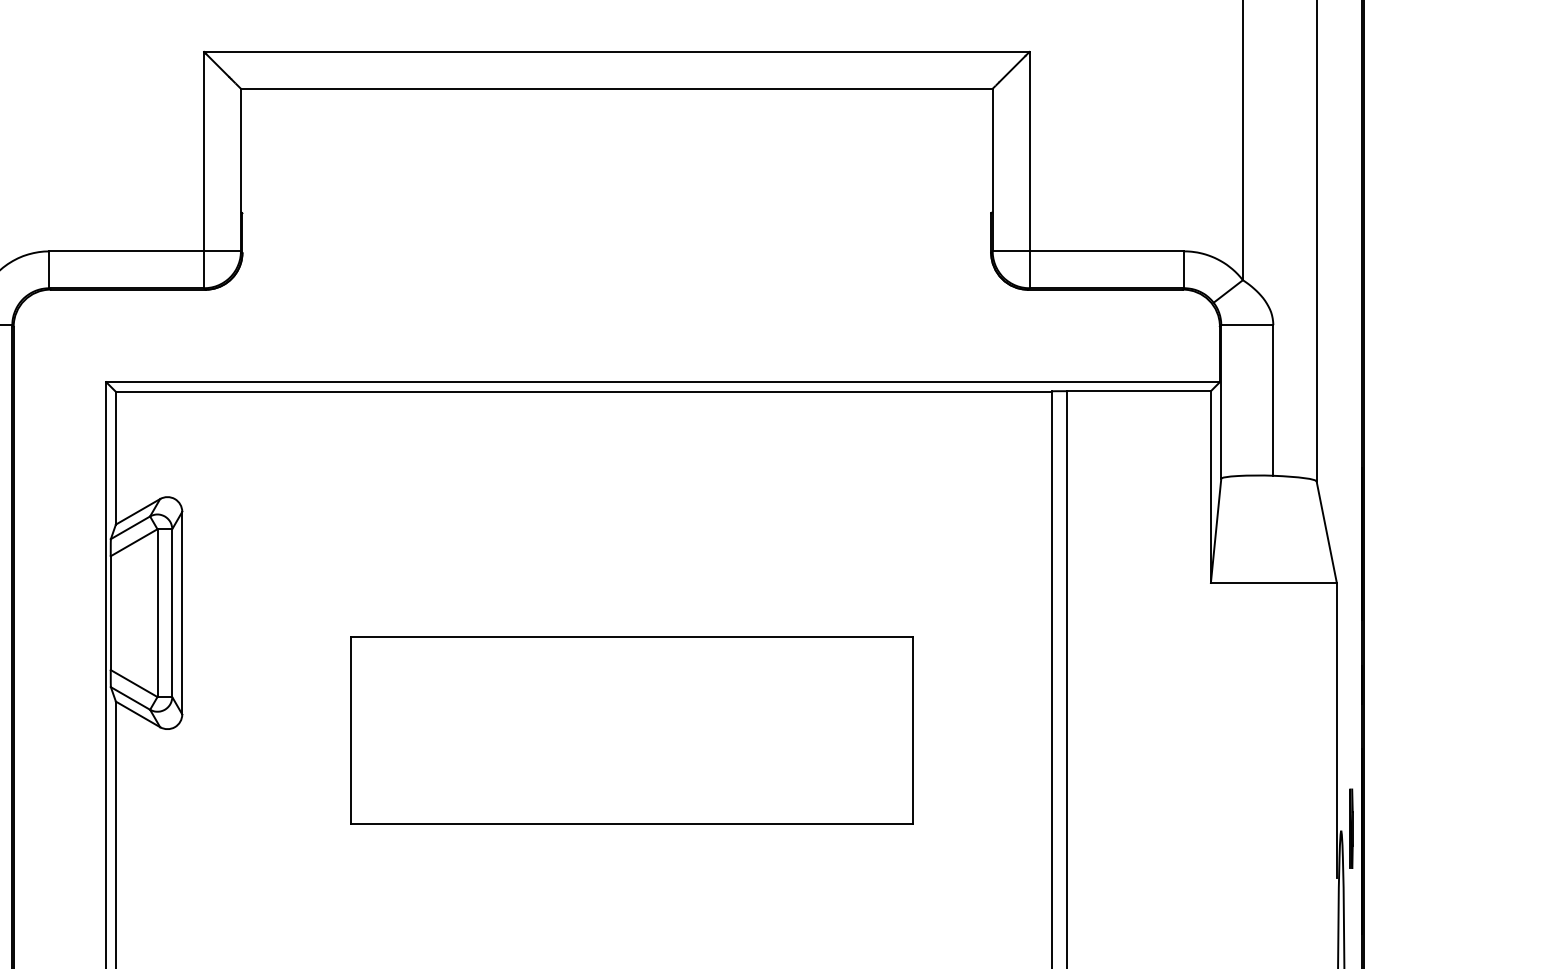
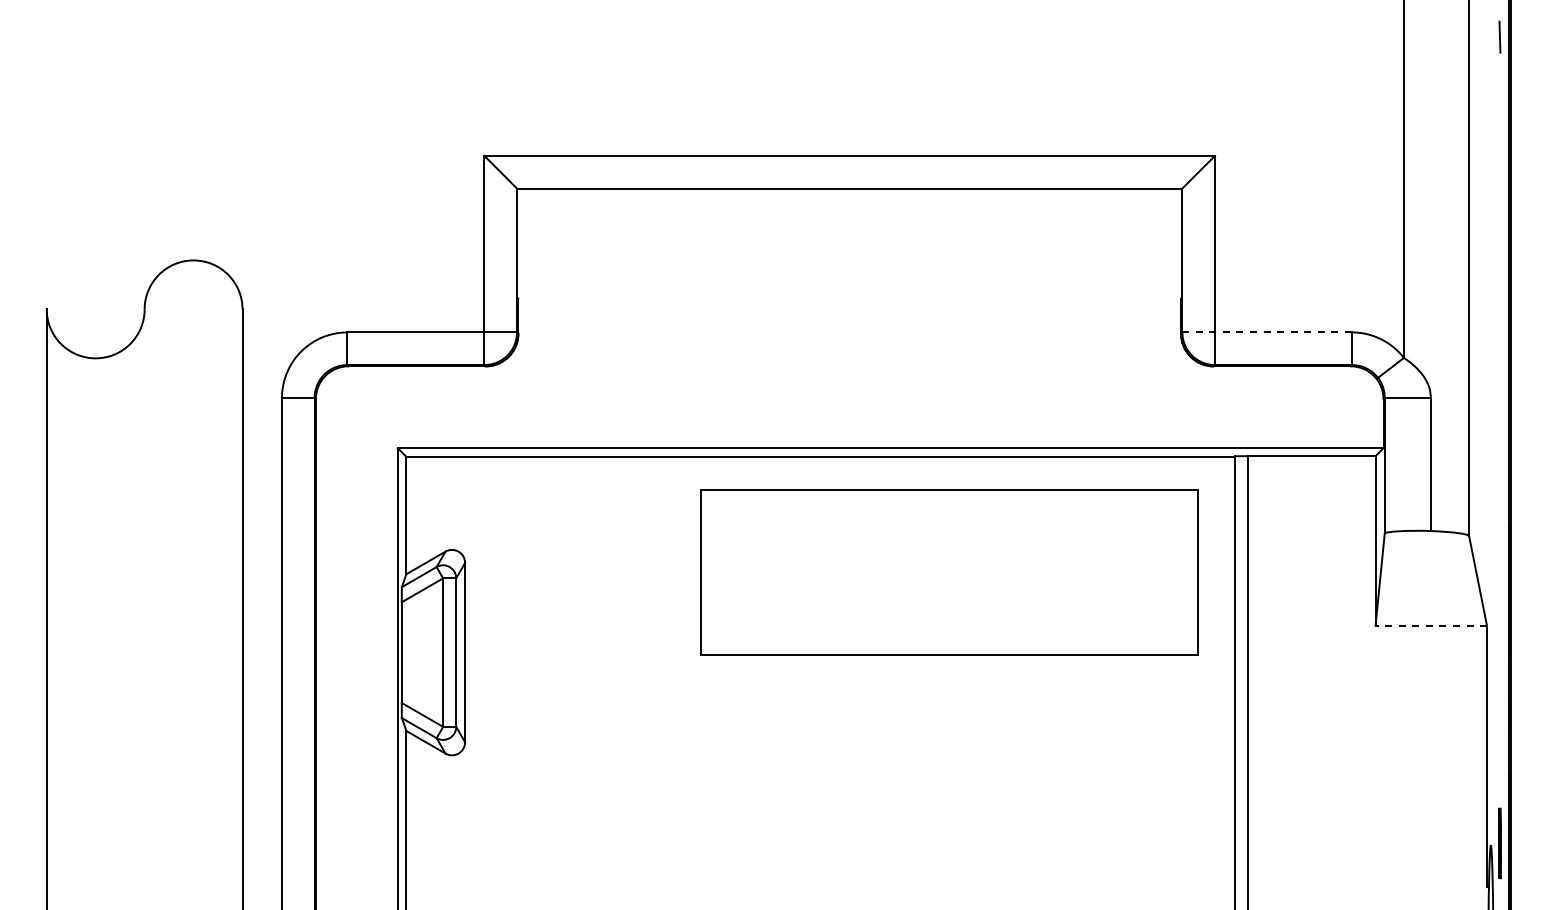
line: (1088, 251) -> (1267, 332), solid -> dashed
line: (1274, 582) -> (1431, 625), solid -> dashed
part: (631, 730) -> (949, 572), moved

